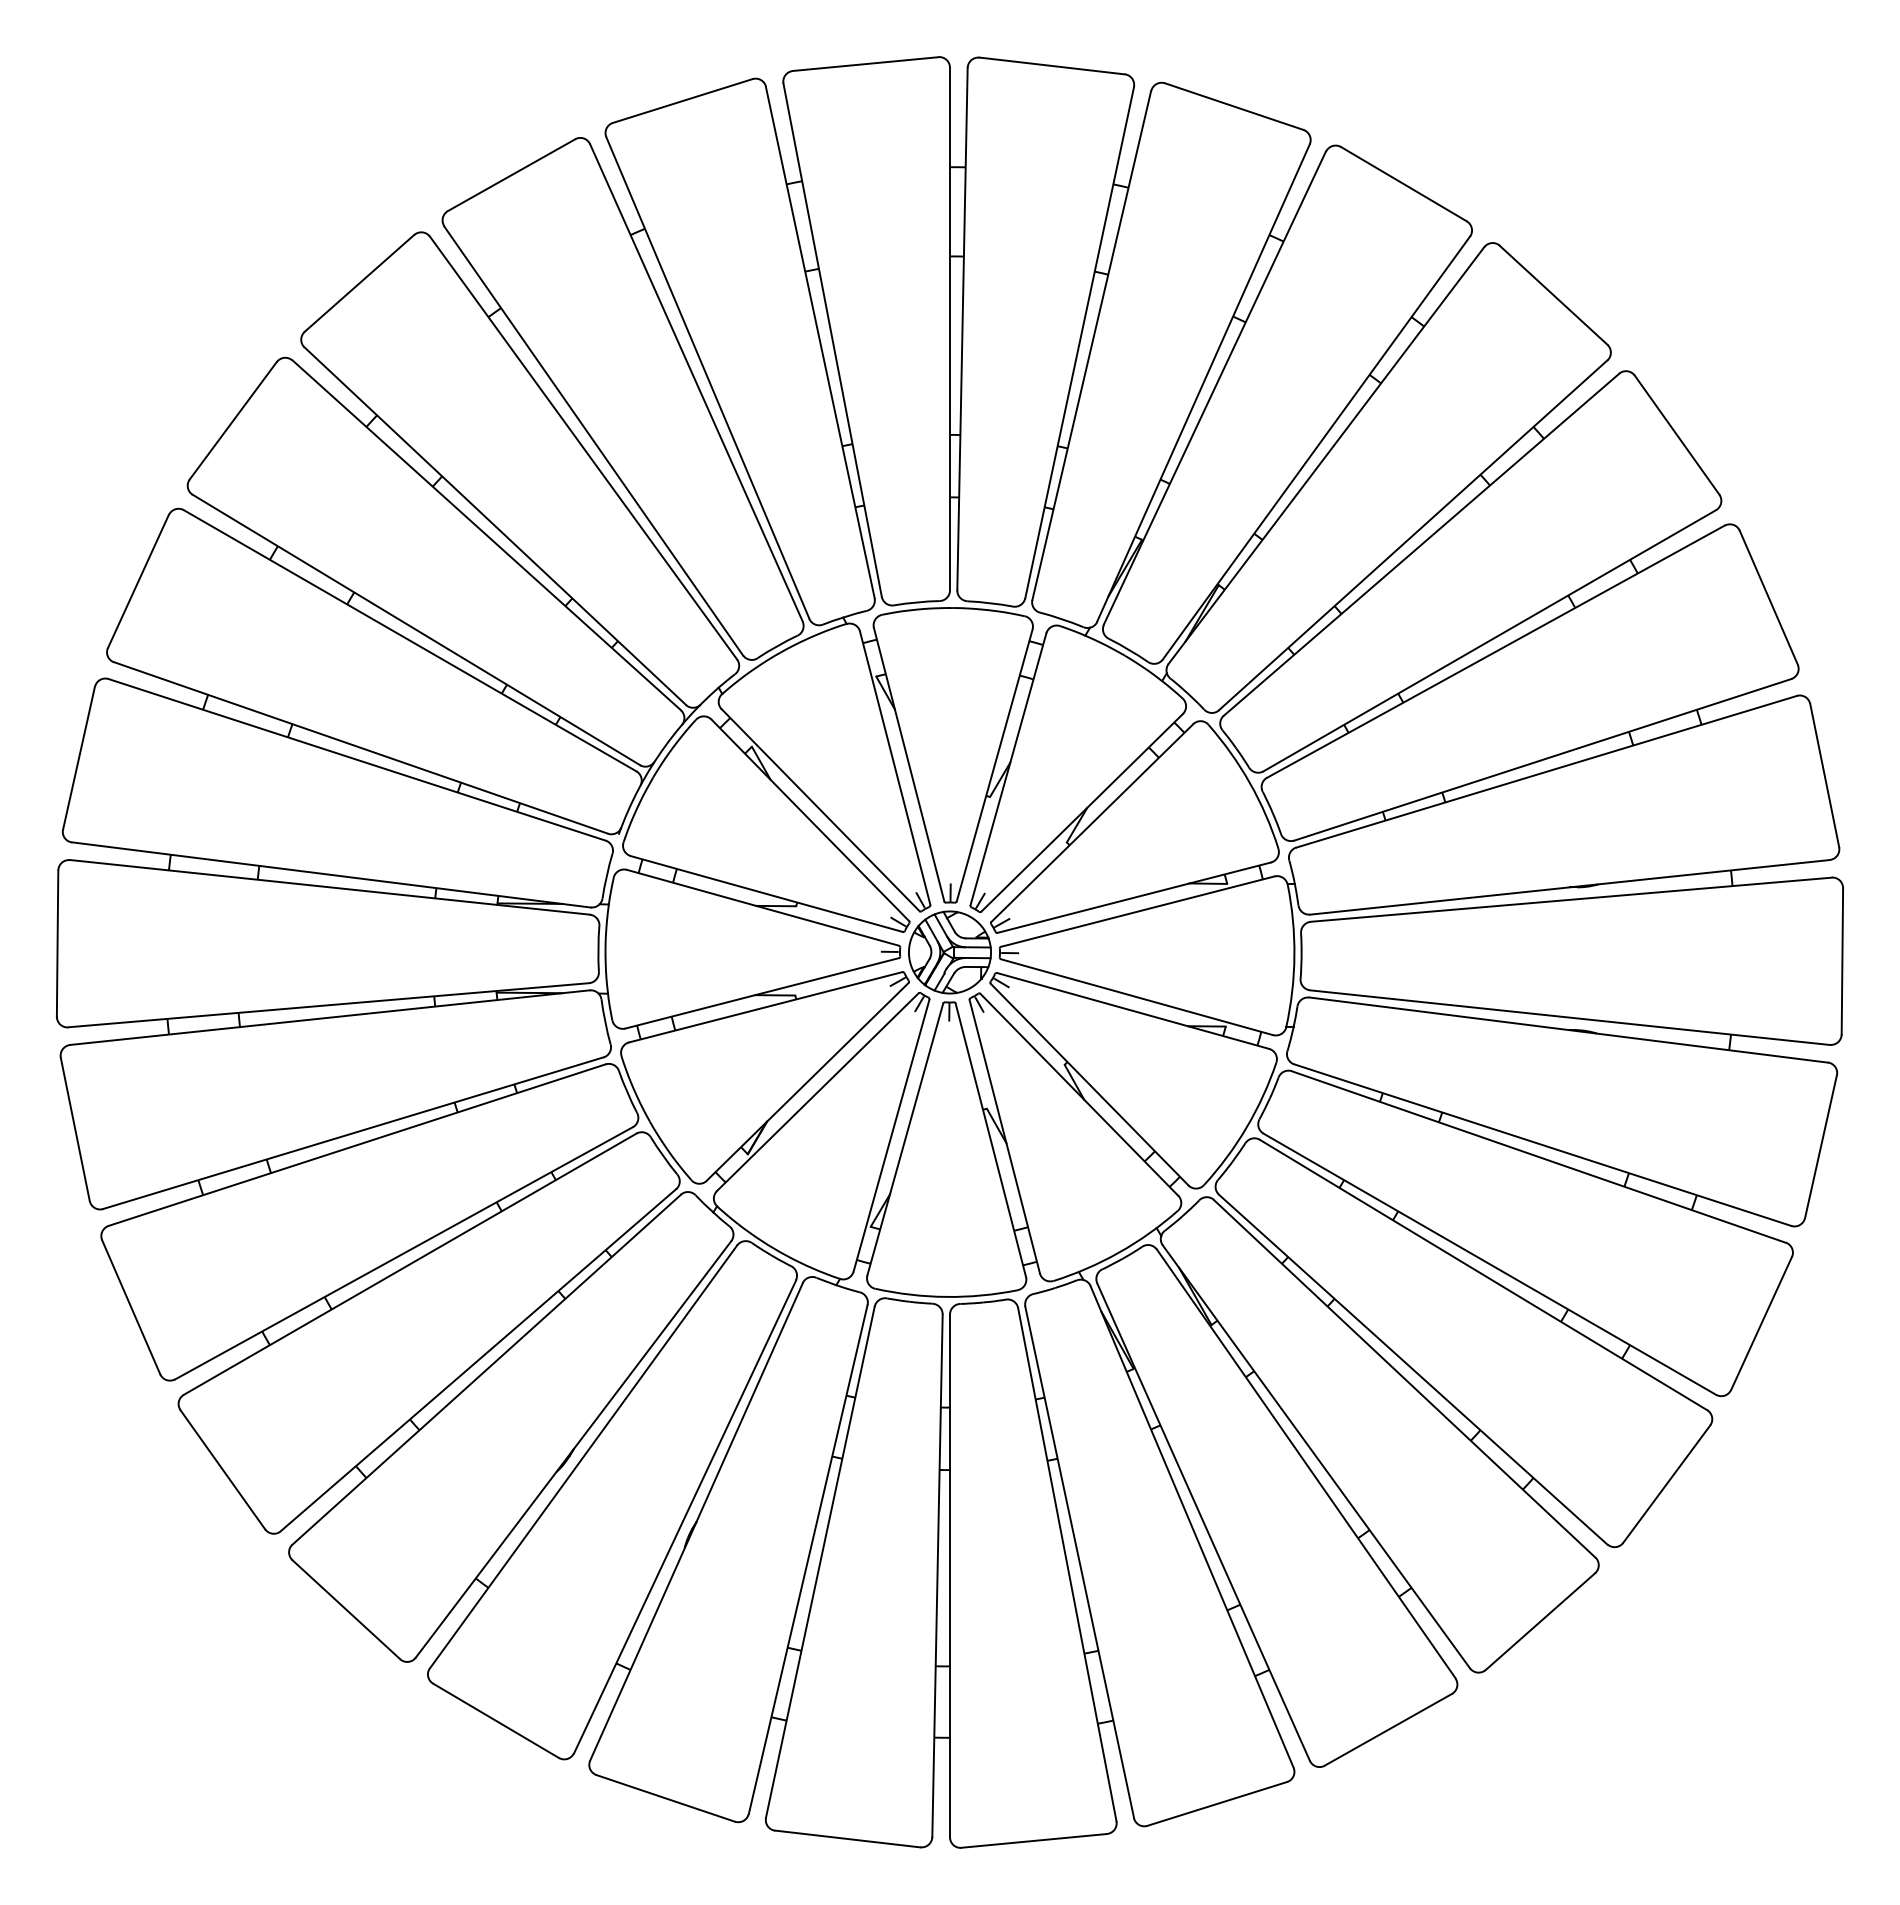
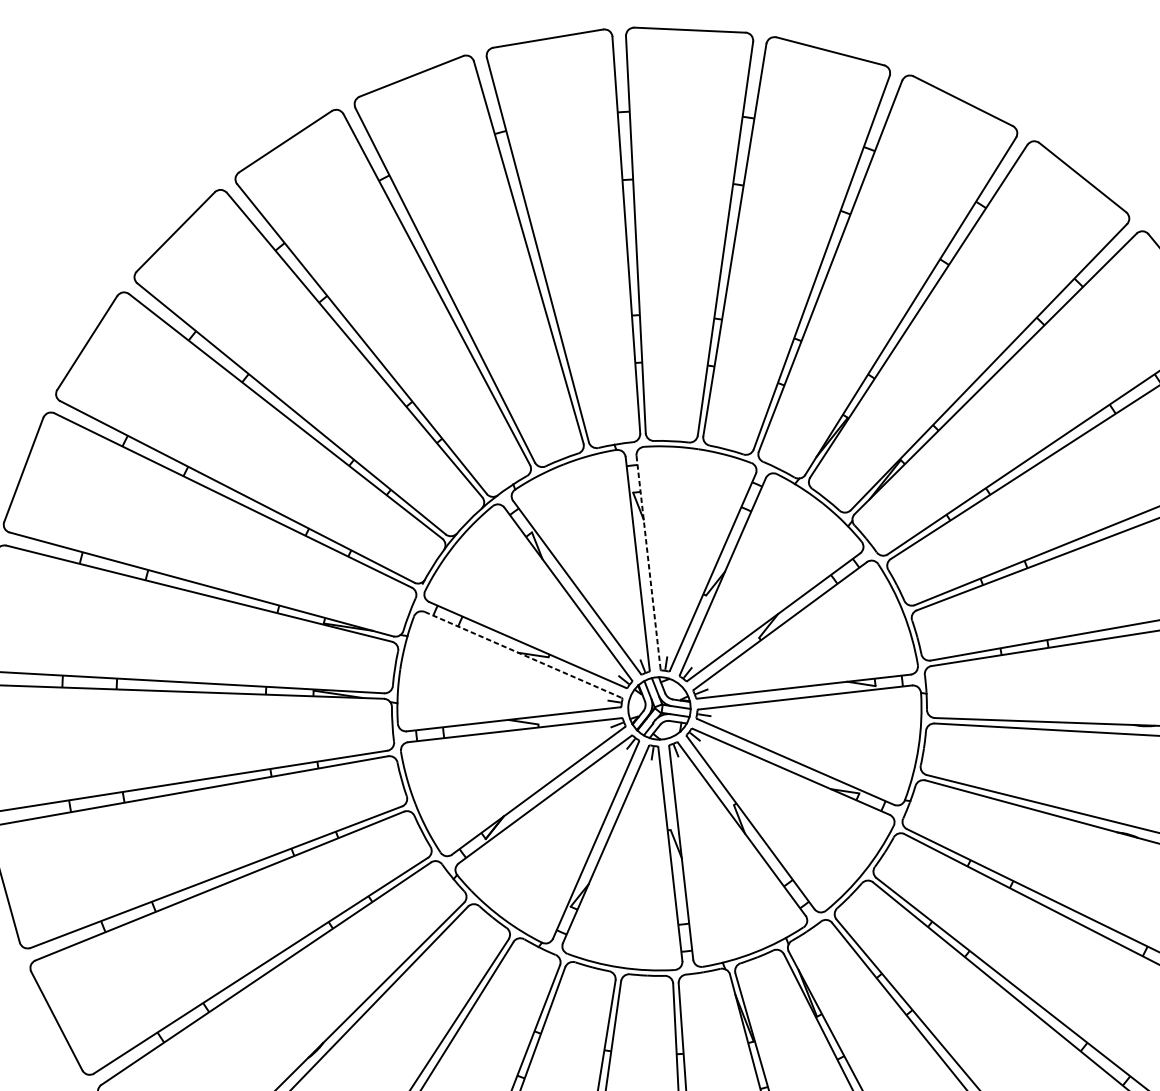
line: (909, 764) -> (648, 562), solid -> dashed
line: (763, 907) -> (523, 654), solid -> dashed

